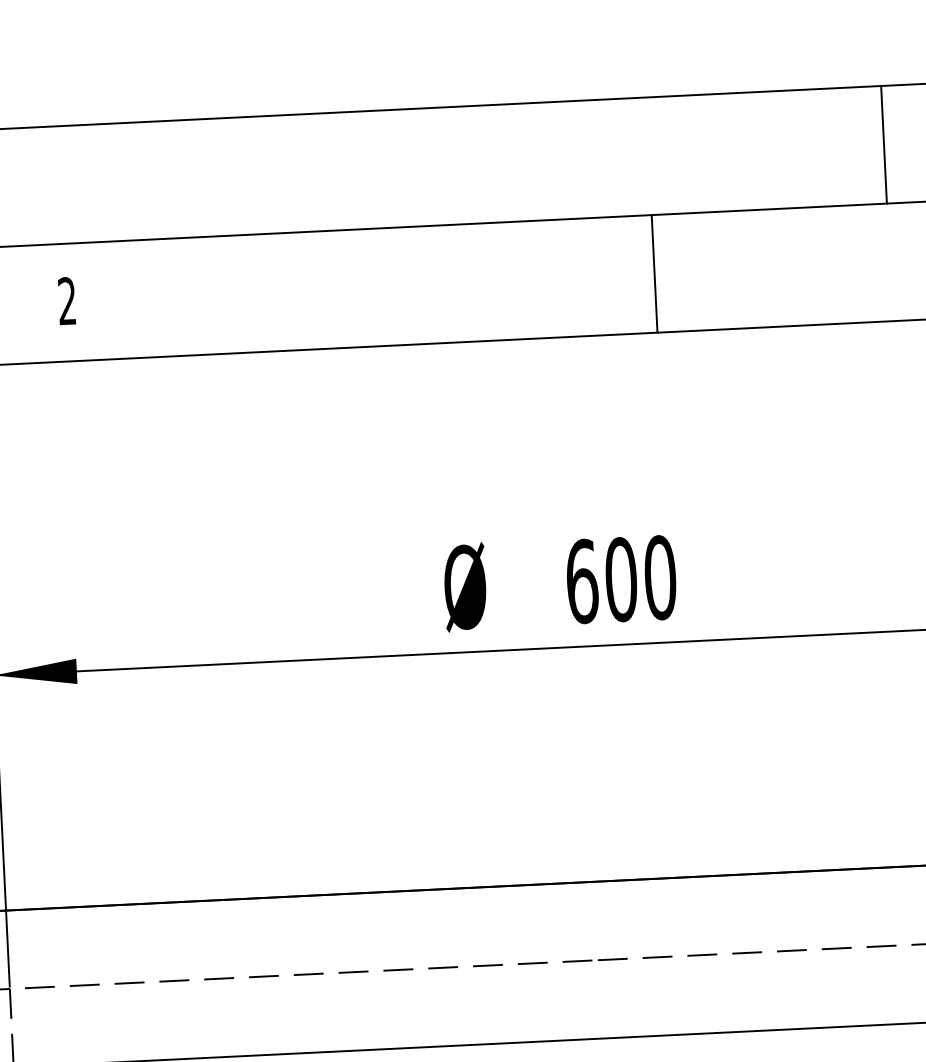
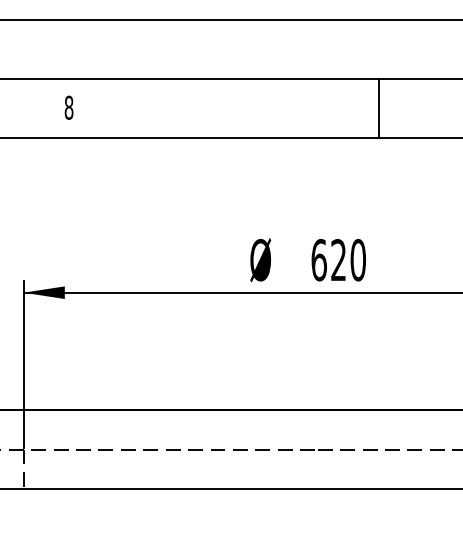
line: (653, 274) -> (378, 108), moved
text: (66, 300) -> (68, 107), 2 -> 8
text: (620, 580) -> (338, 260), 600 -> 620

